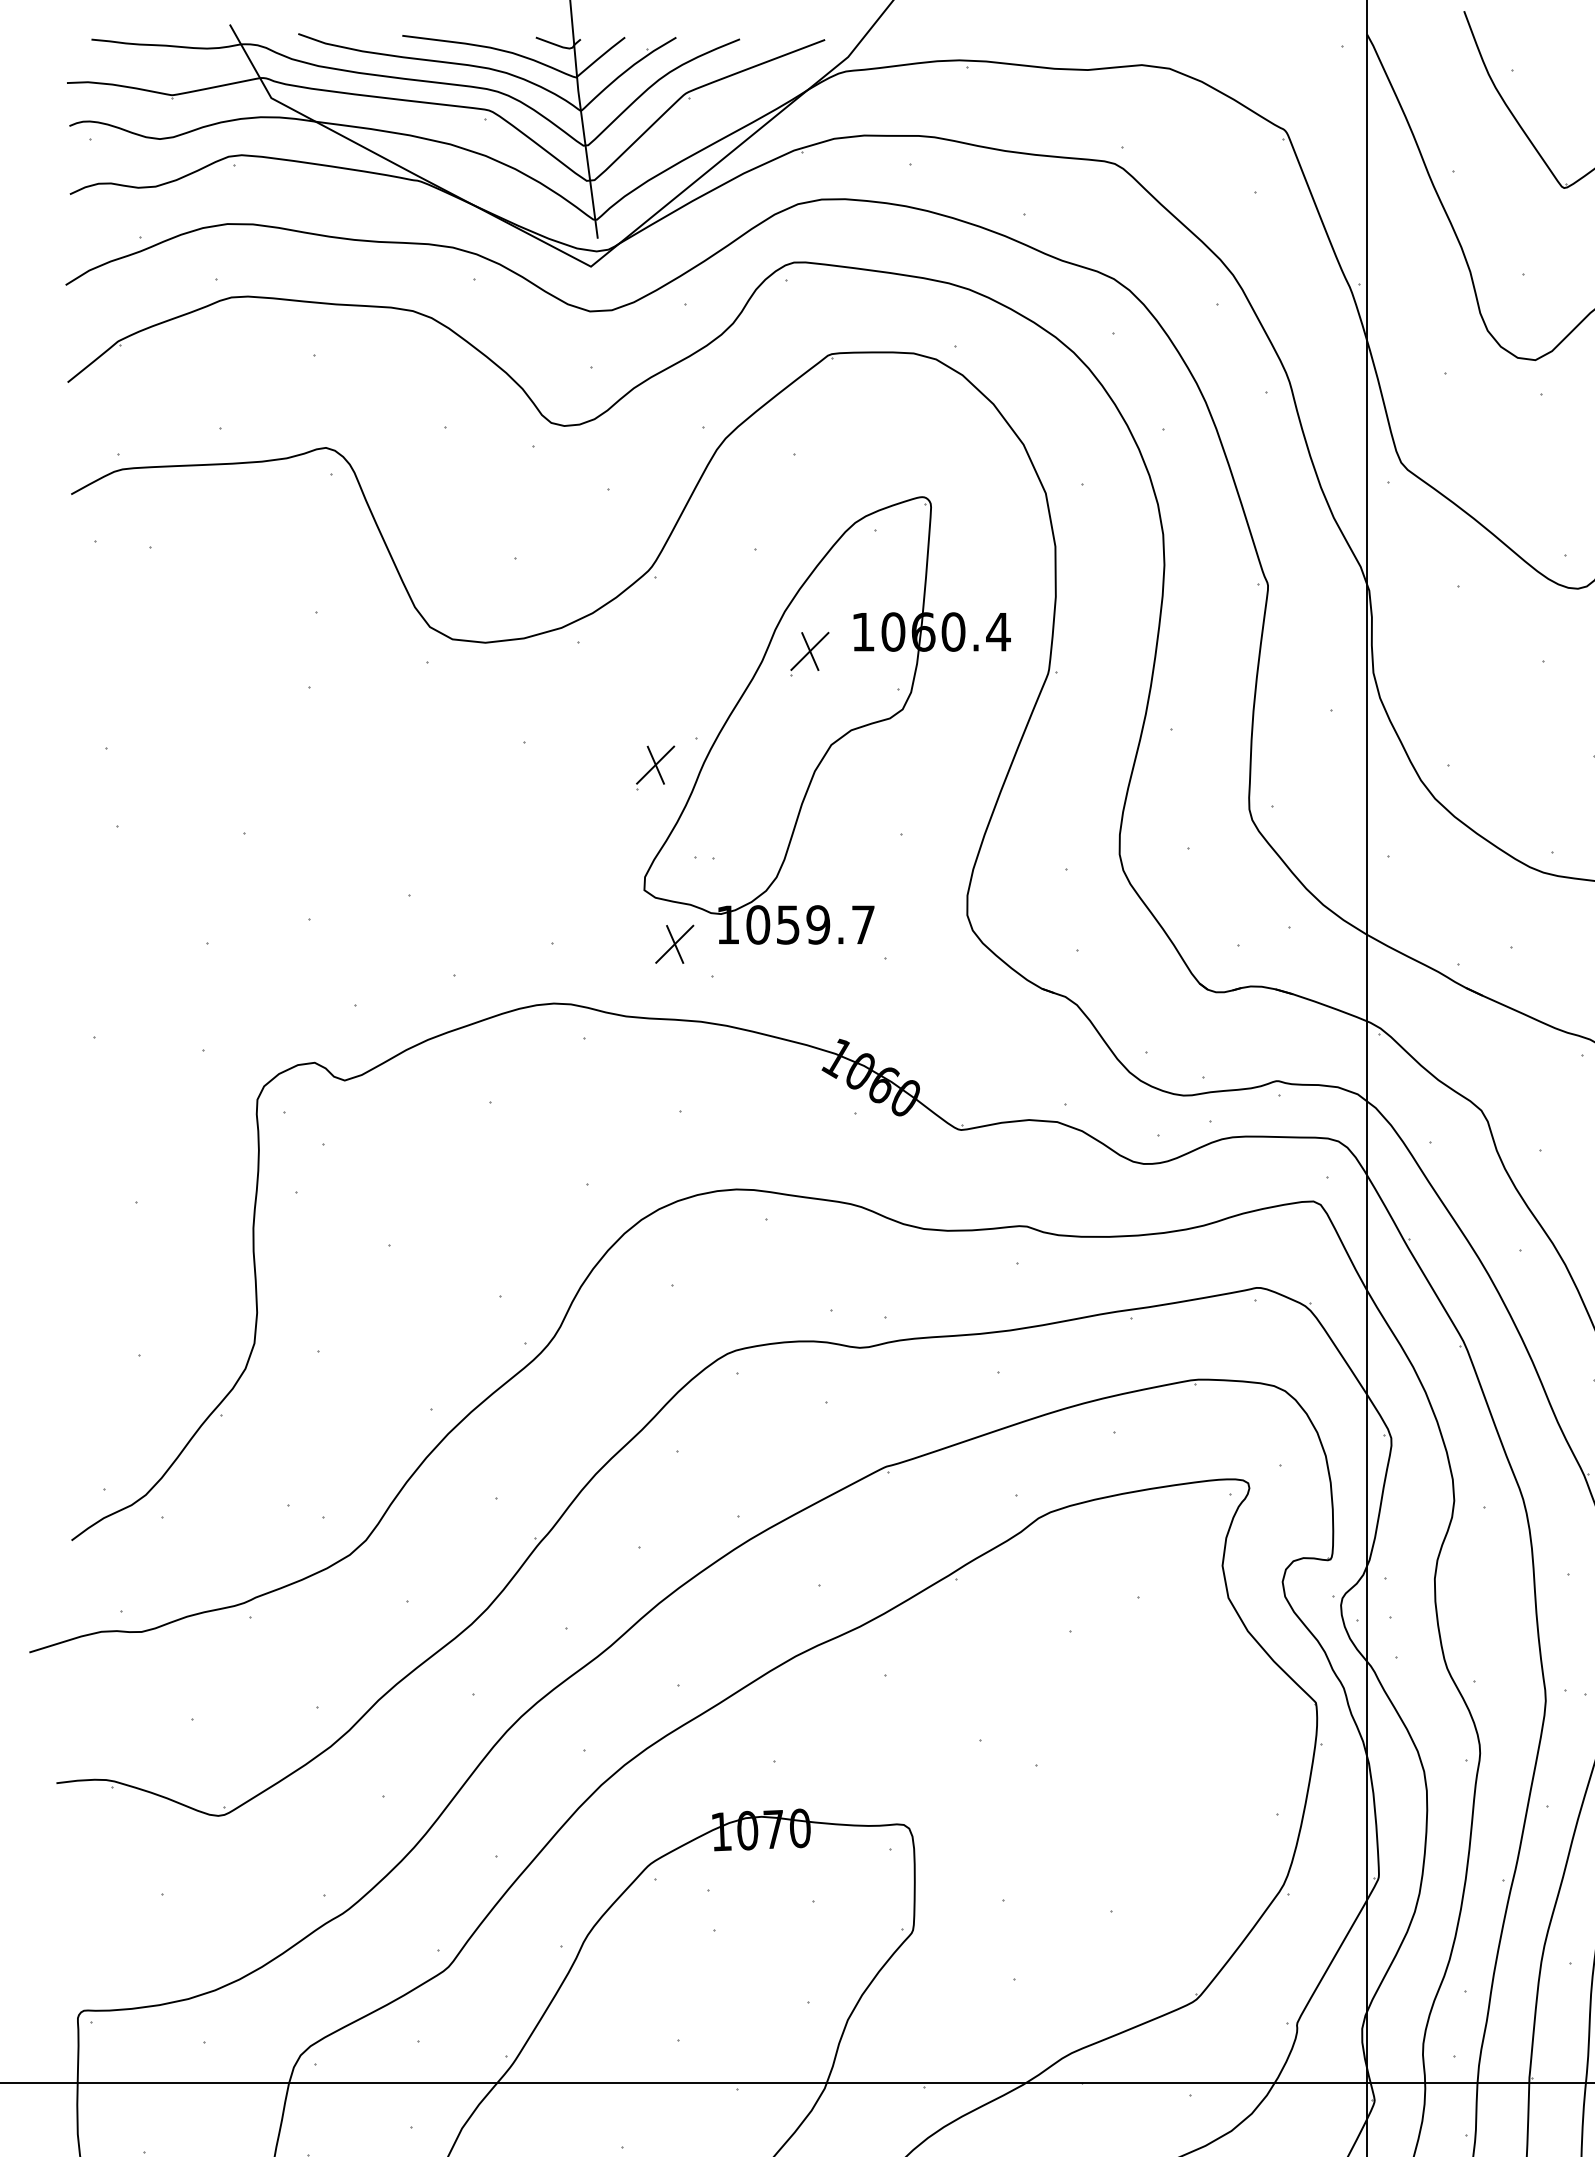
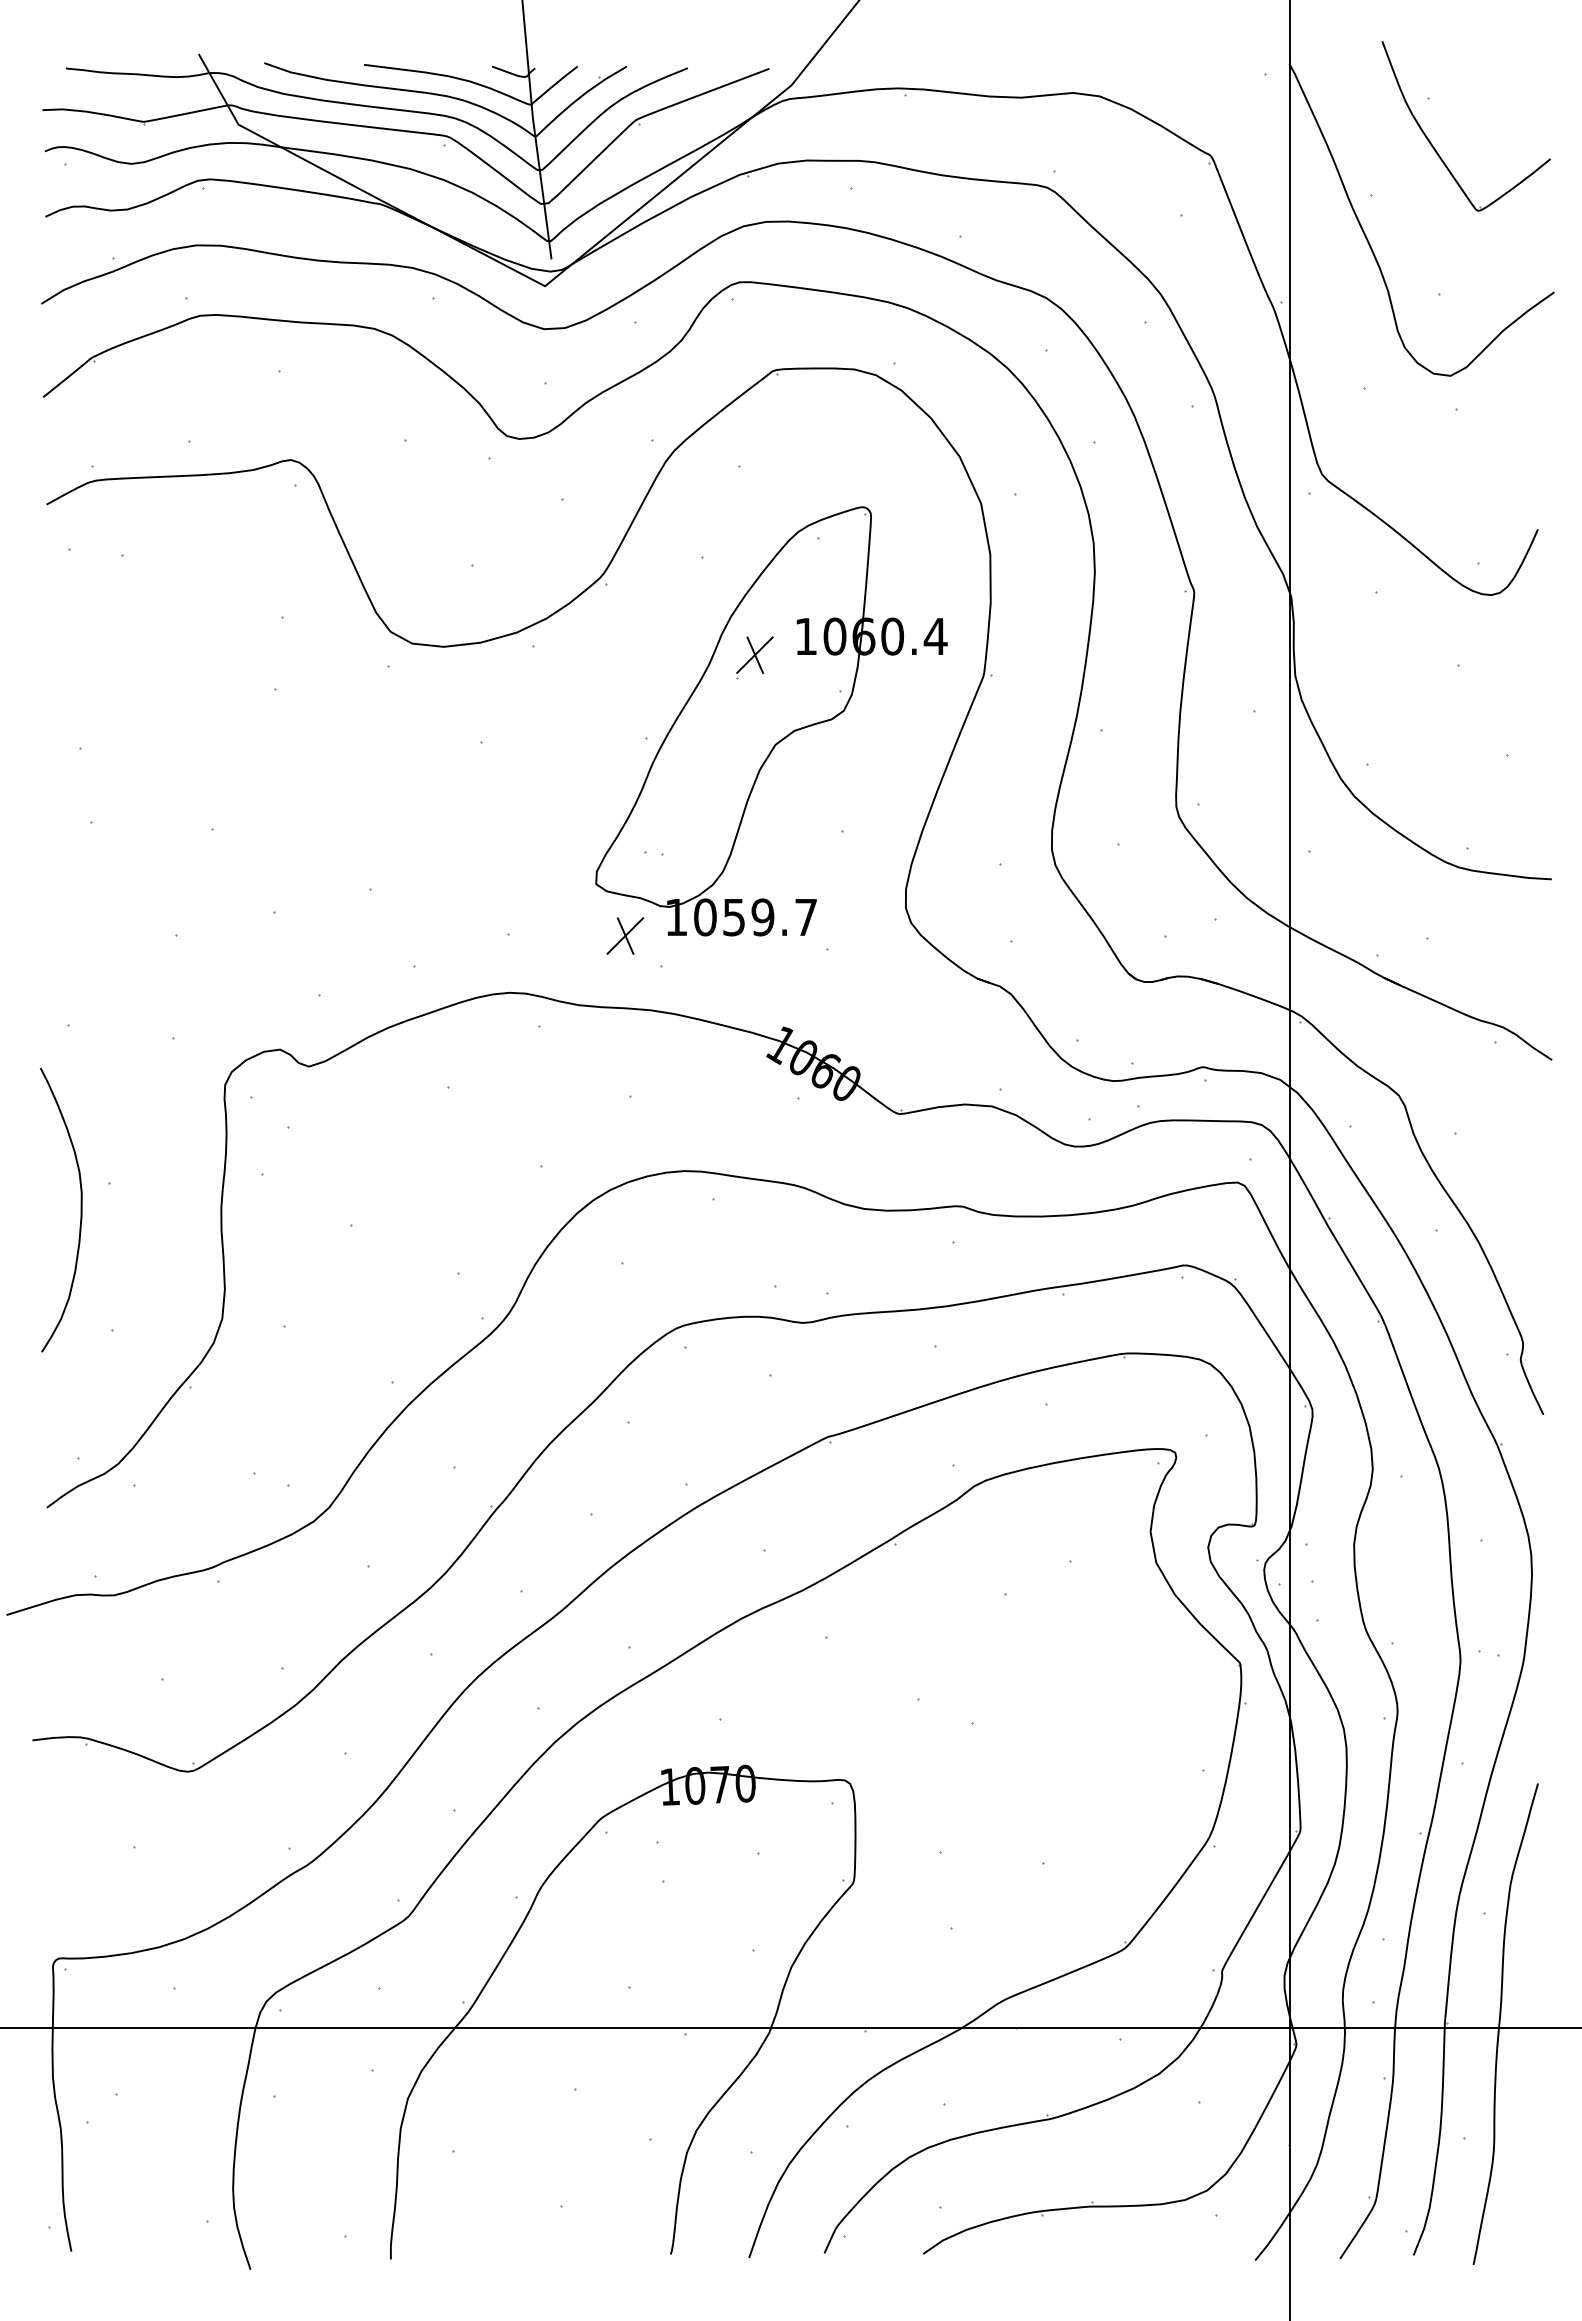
part: (655, 767) -> (606, 766), removed
curve: (106, 1229) -> (80, 1209), added

